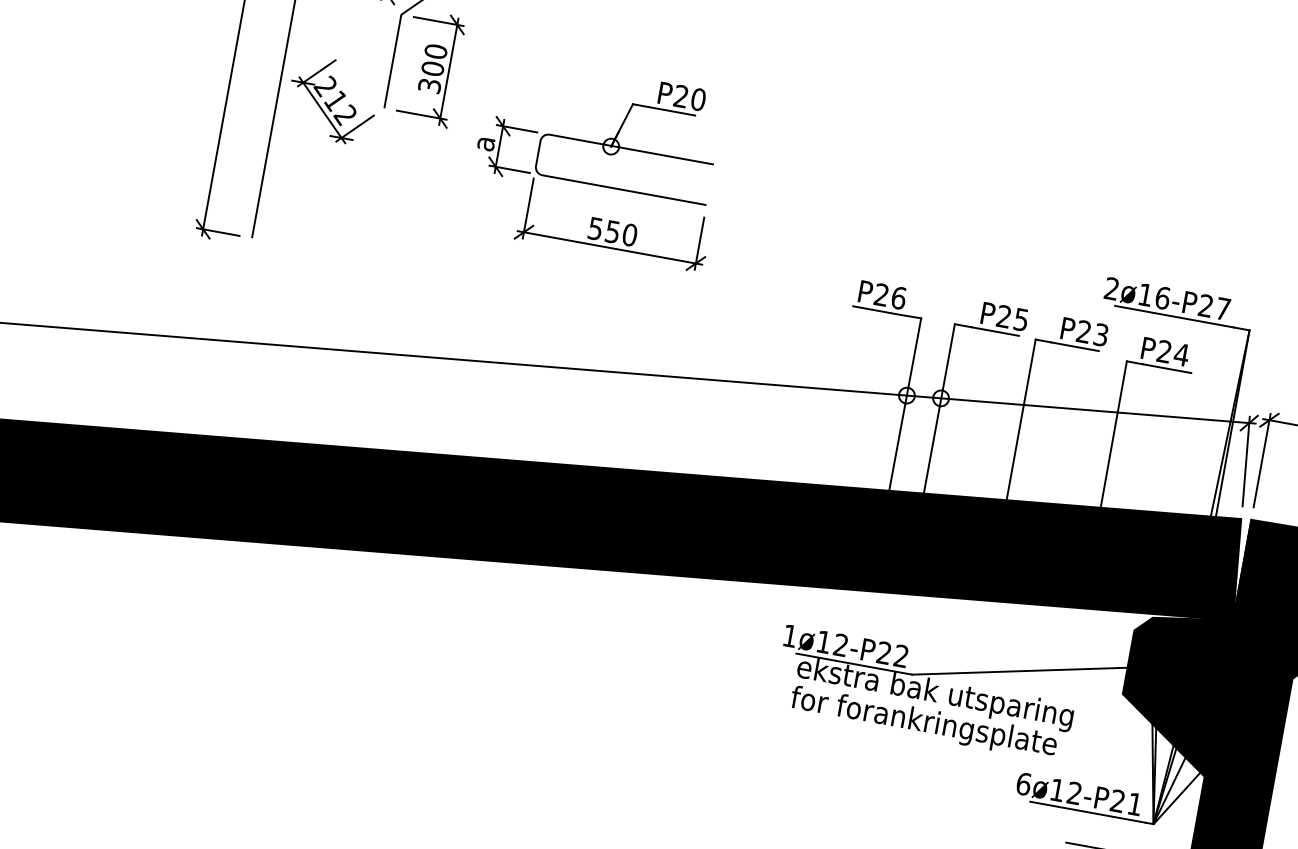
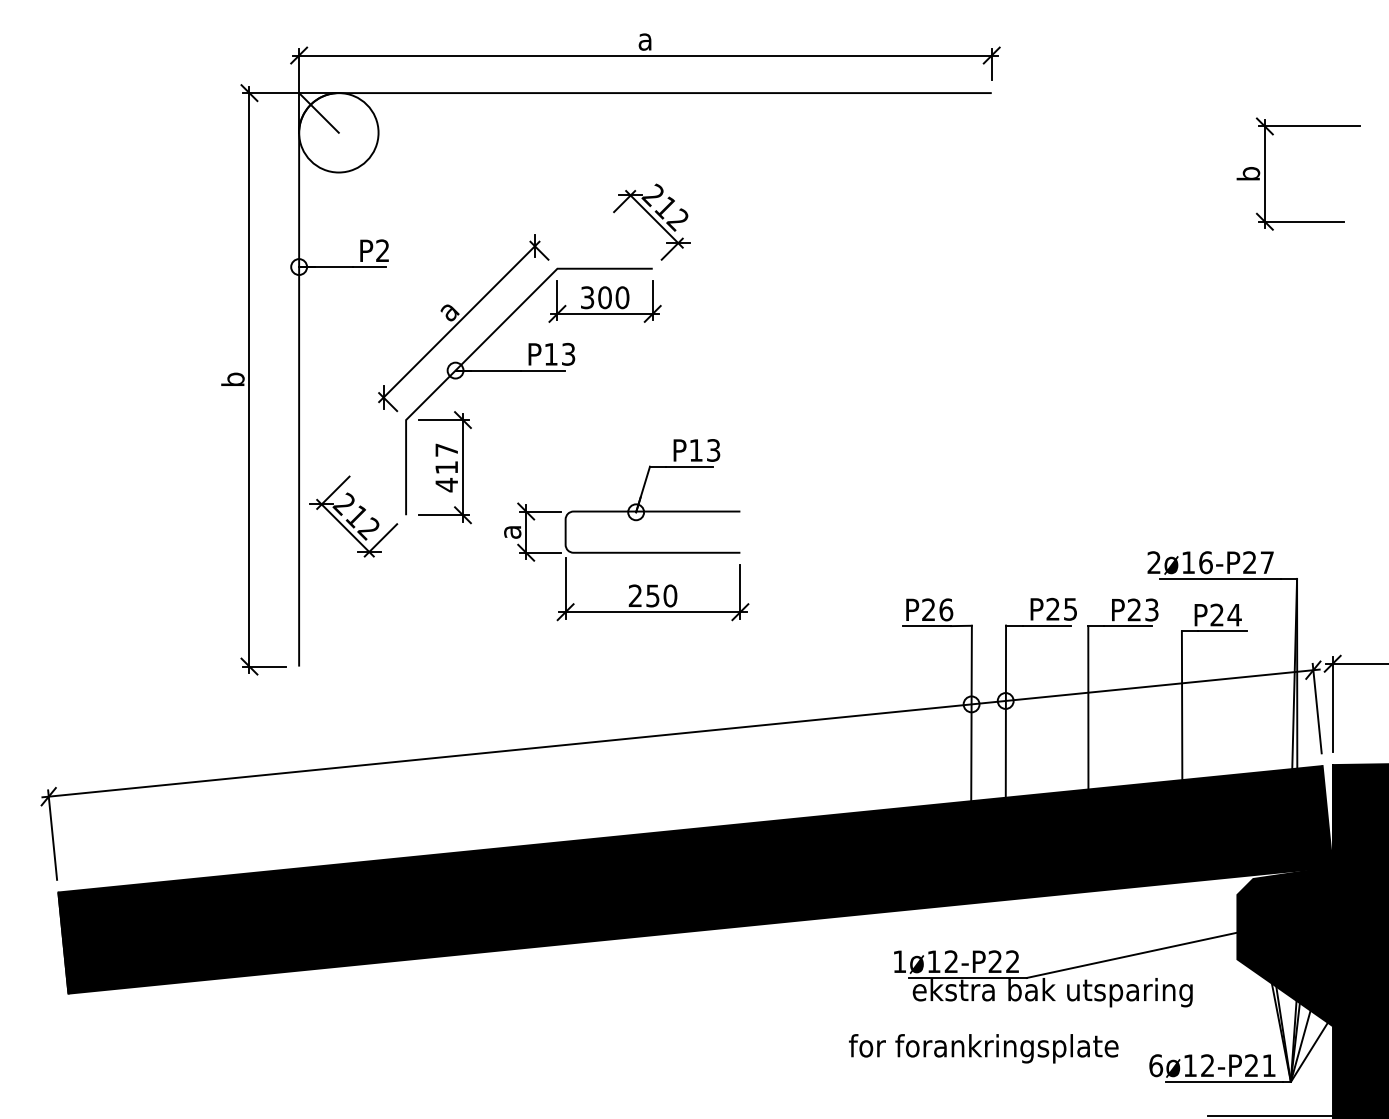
text: (432, 68) -> (446, 467), 300 -> 417
text: (689, 98) -> (704, 450), P20 -> P13
text: (594, 228) -> (634, 595), 550 -> 250
text: (923, 722) -> (983, 1048), moved

